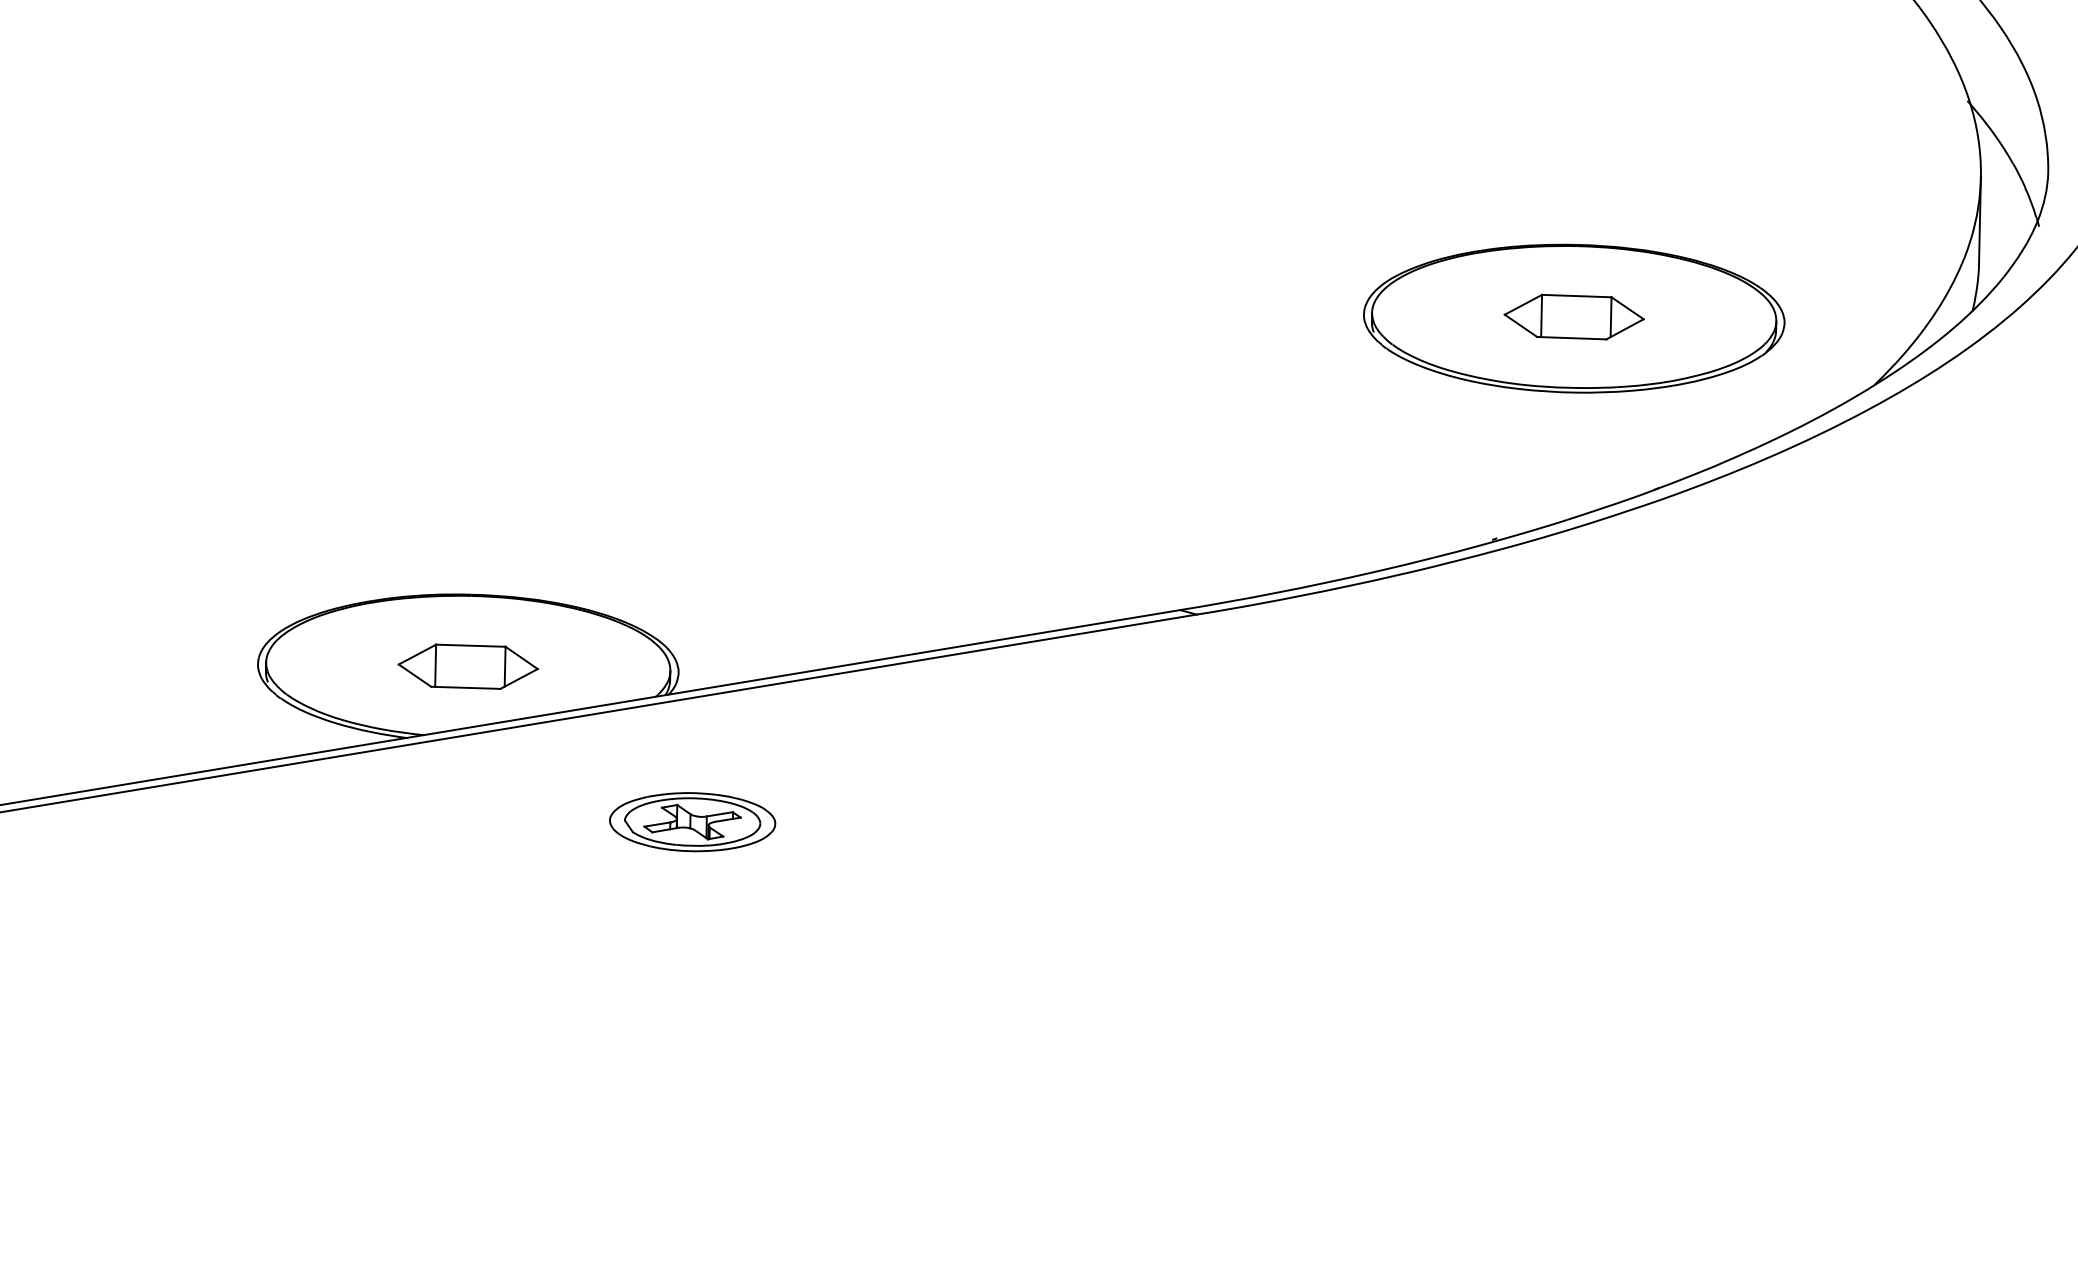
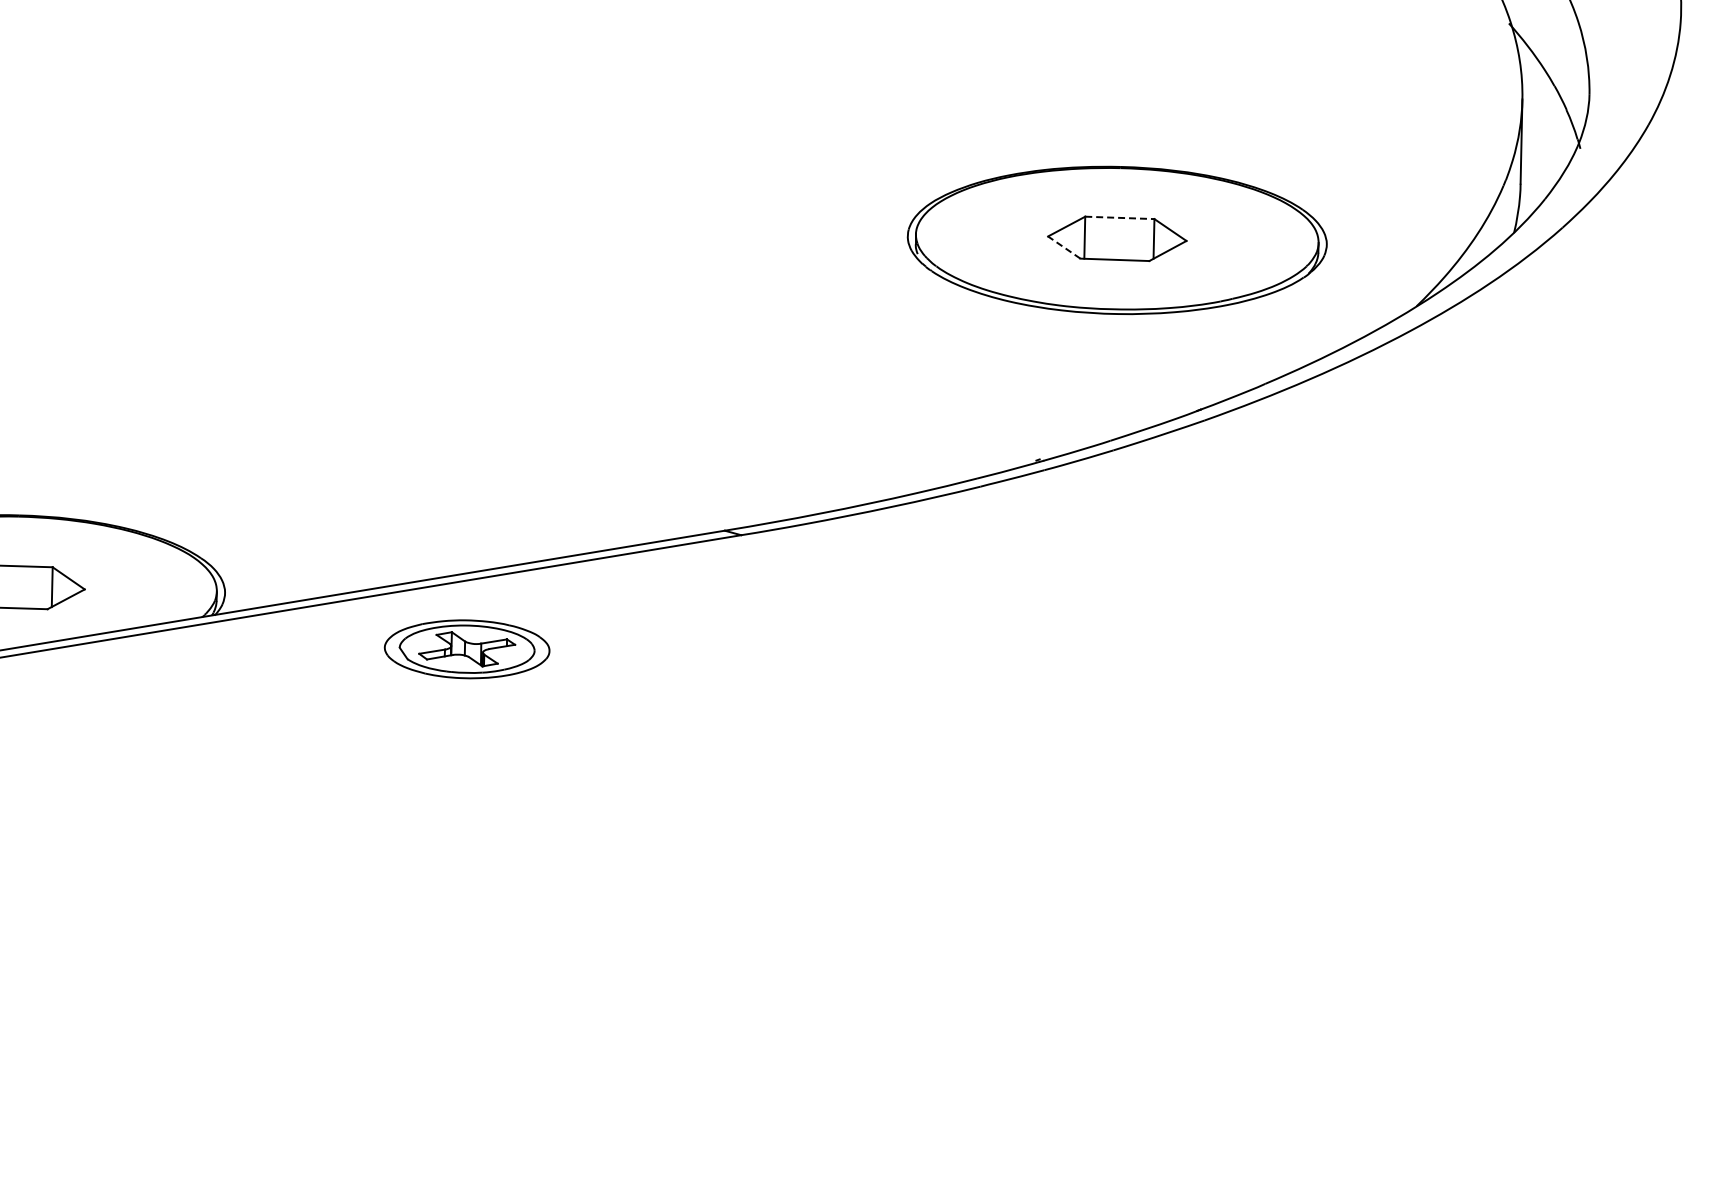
line: (1576, 296) -> (1119, 218), solid -> dashed
line: (1521, 325) -> (1064, 247), solid -> dashed
part: (692, 822) -> (467, 649), moved

